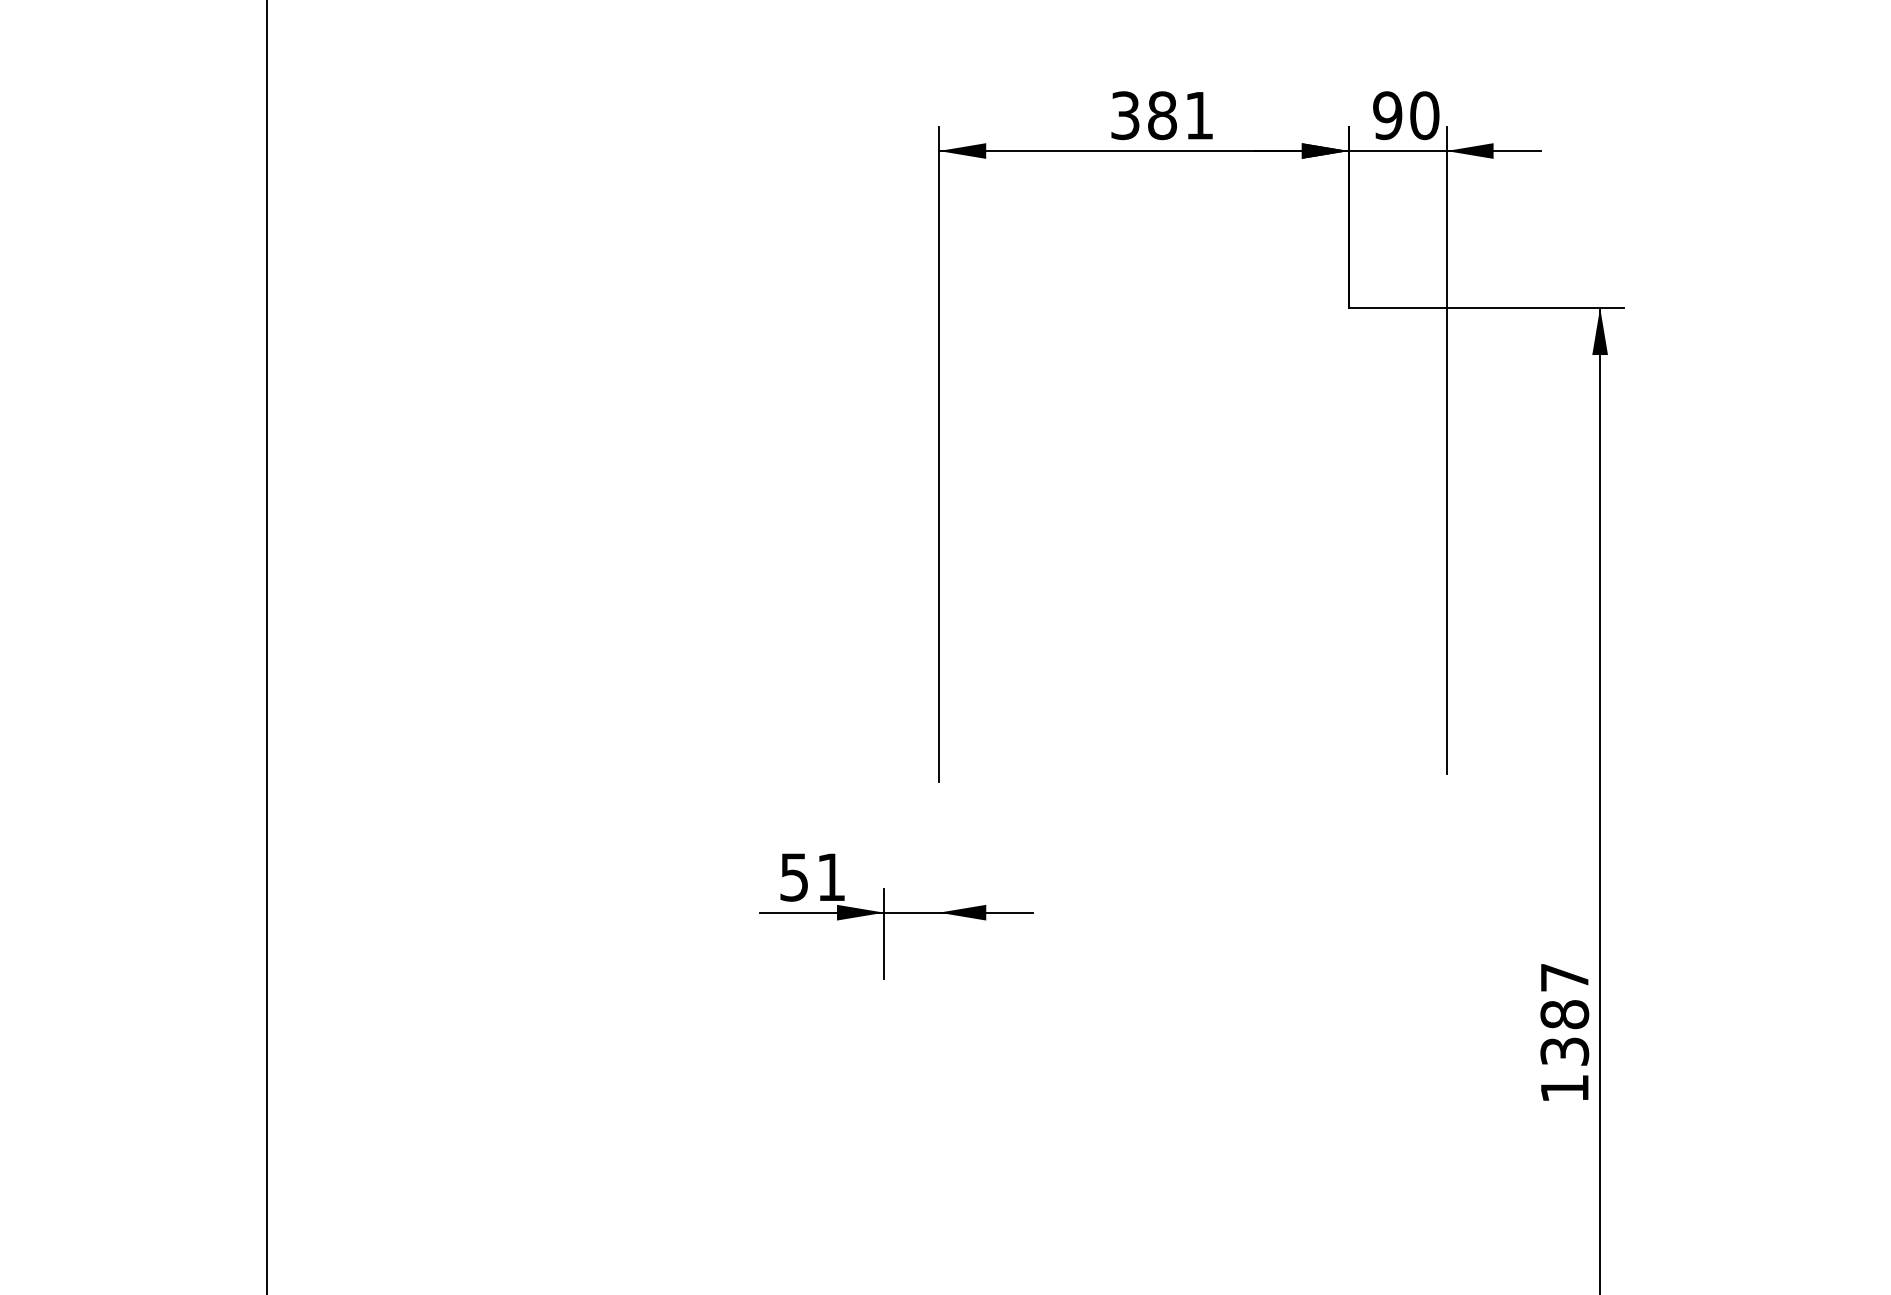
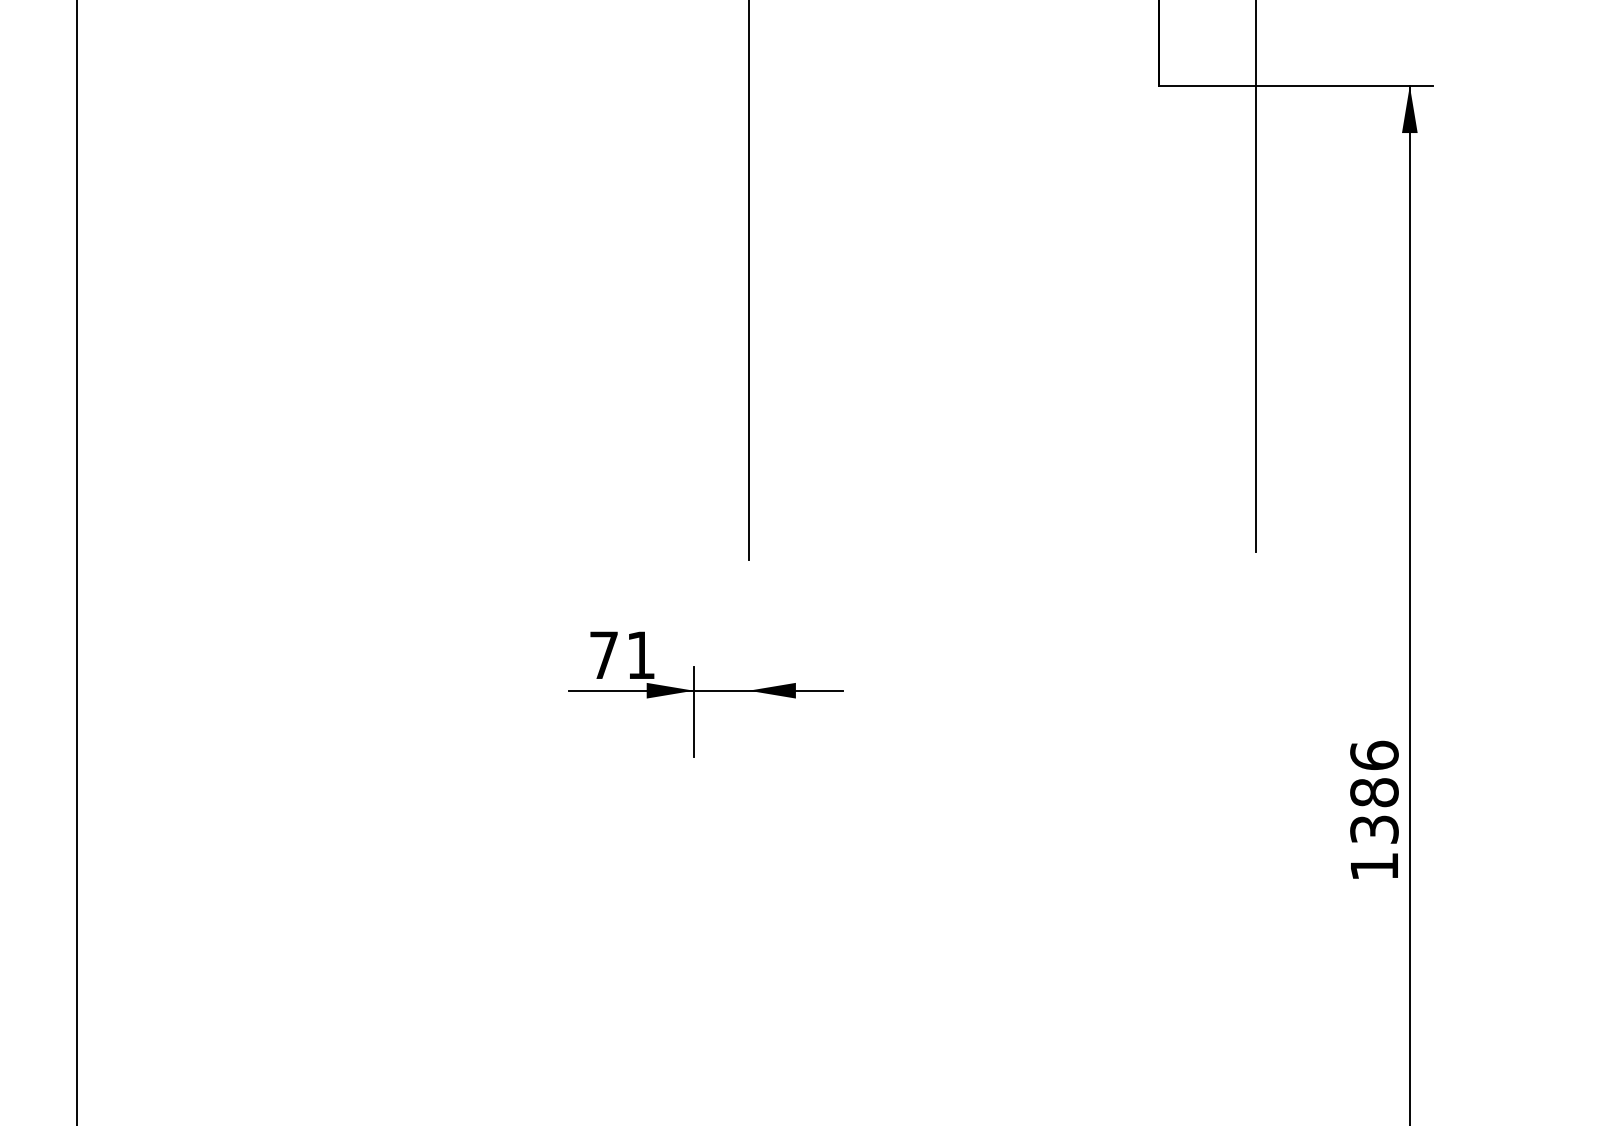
text: (793, 877) -> (603, 655), 51 -> 71
text: (1564, 976) -> (1374, 754), 1387 -> 1386

